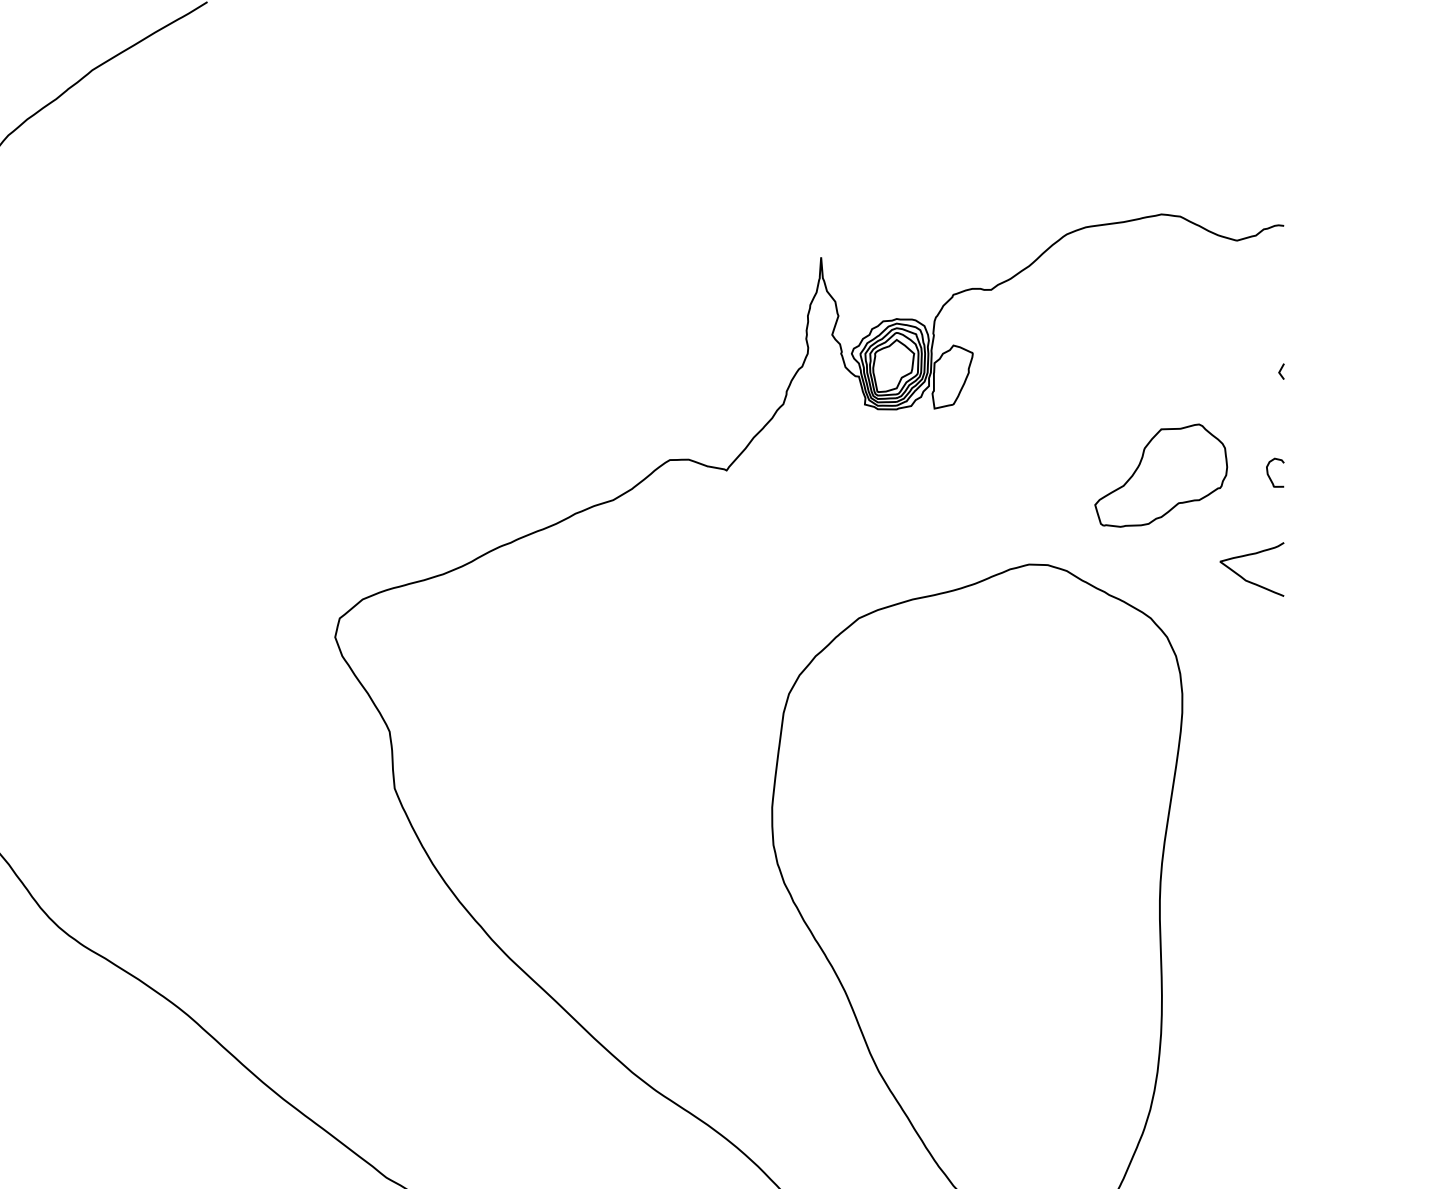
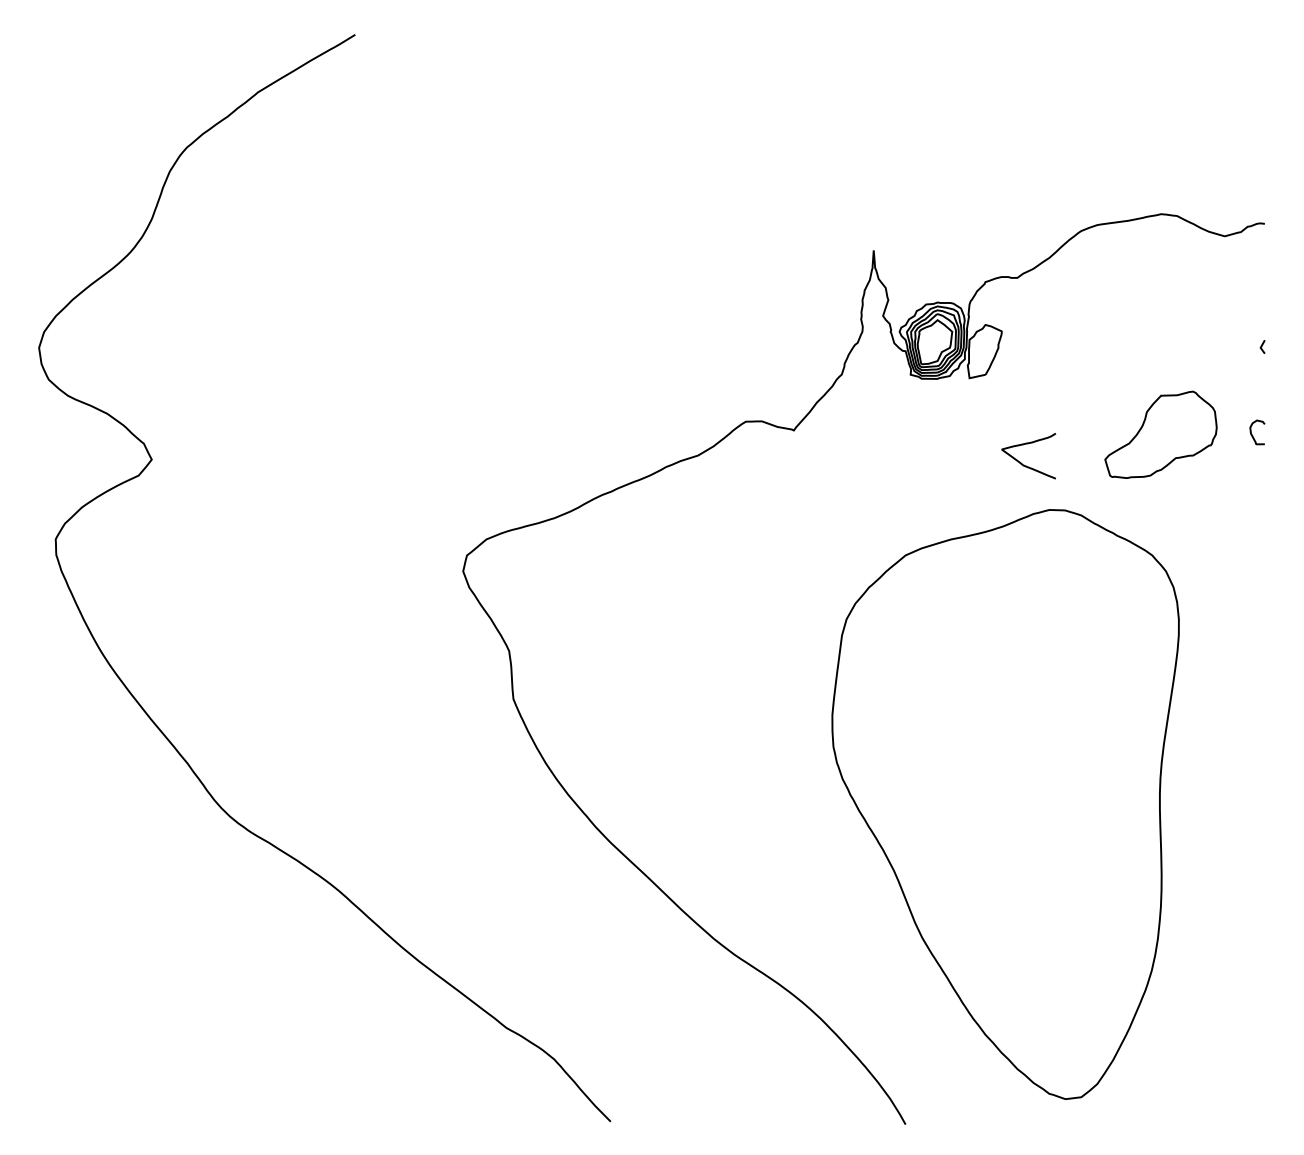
curve: (1247, 579) -> (1024, 464), moved

